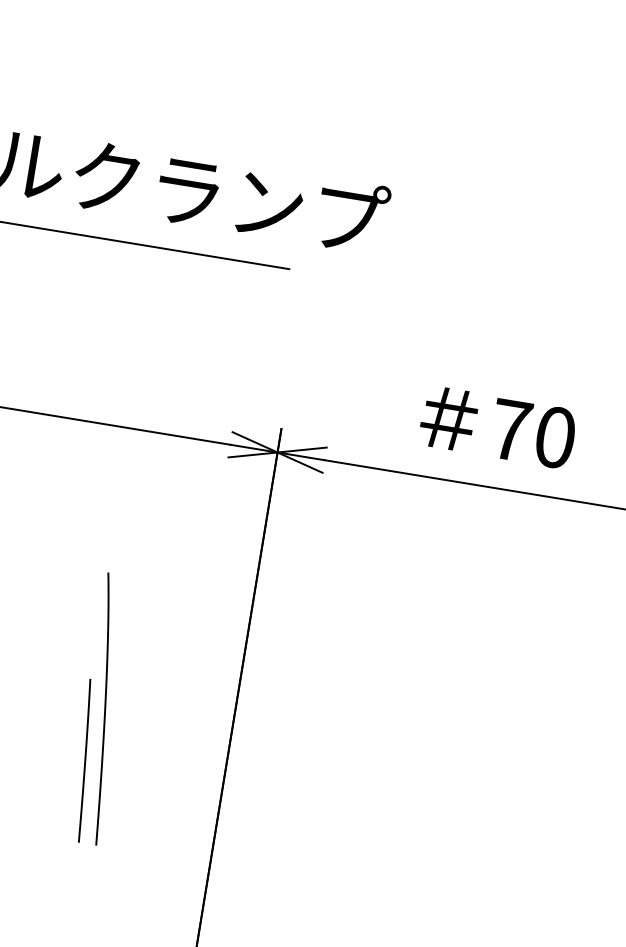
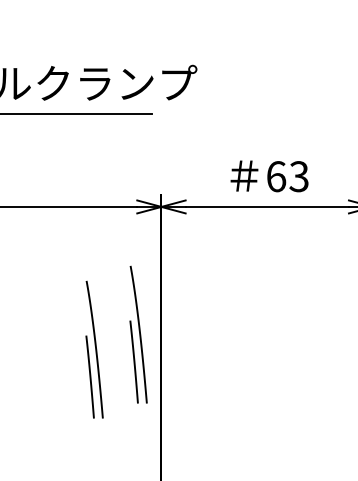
text: (532, 433) -> (287, 176), 70 -> 63
part: (192, 693) -> (138, 334), added

